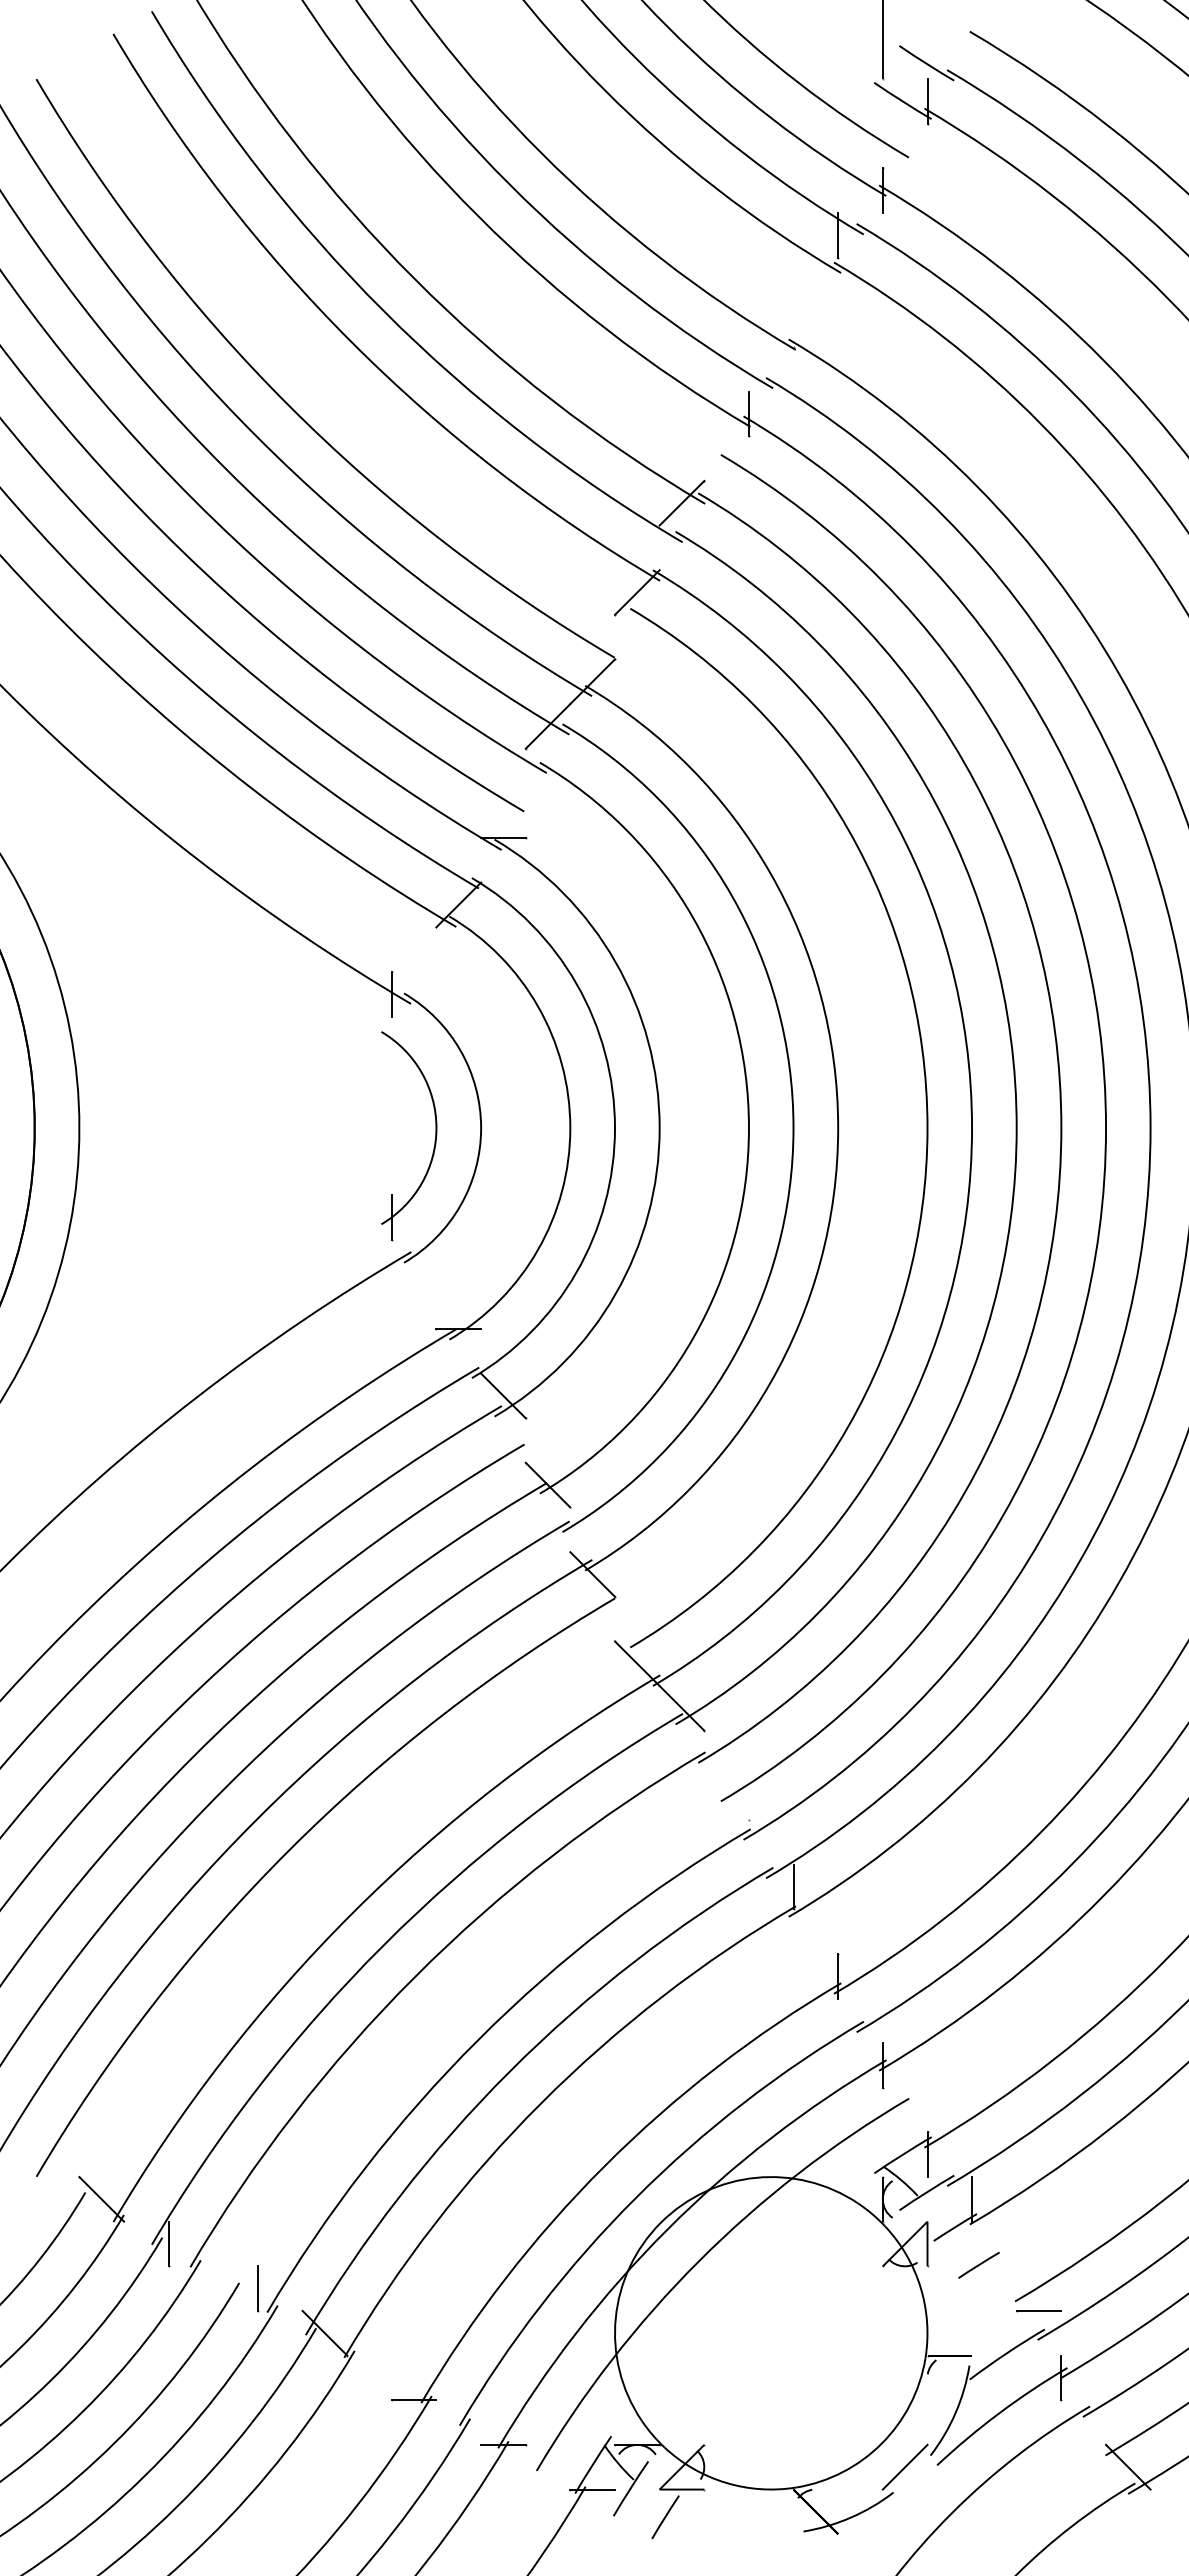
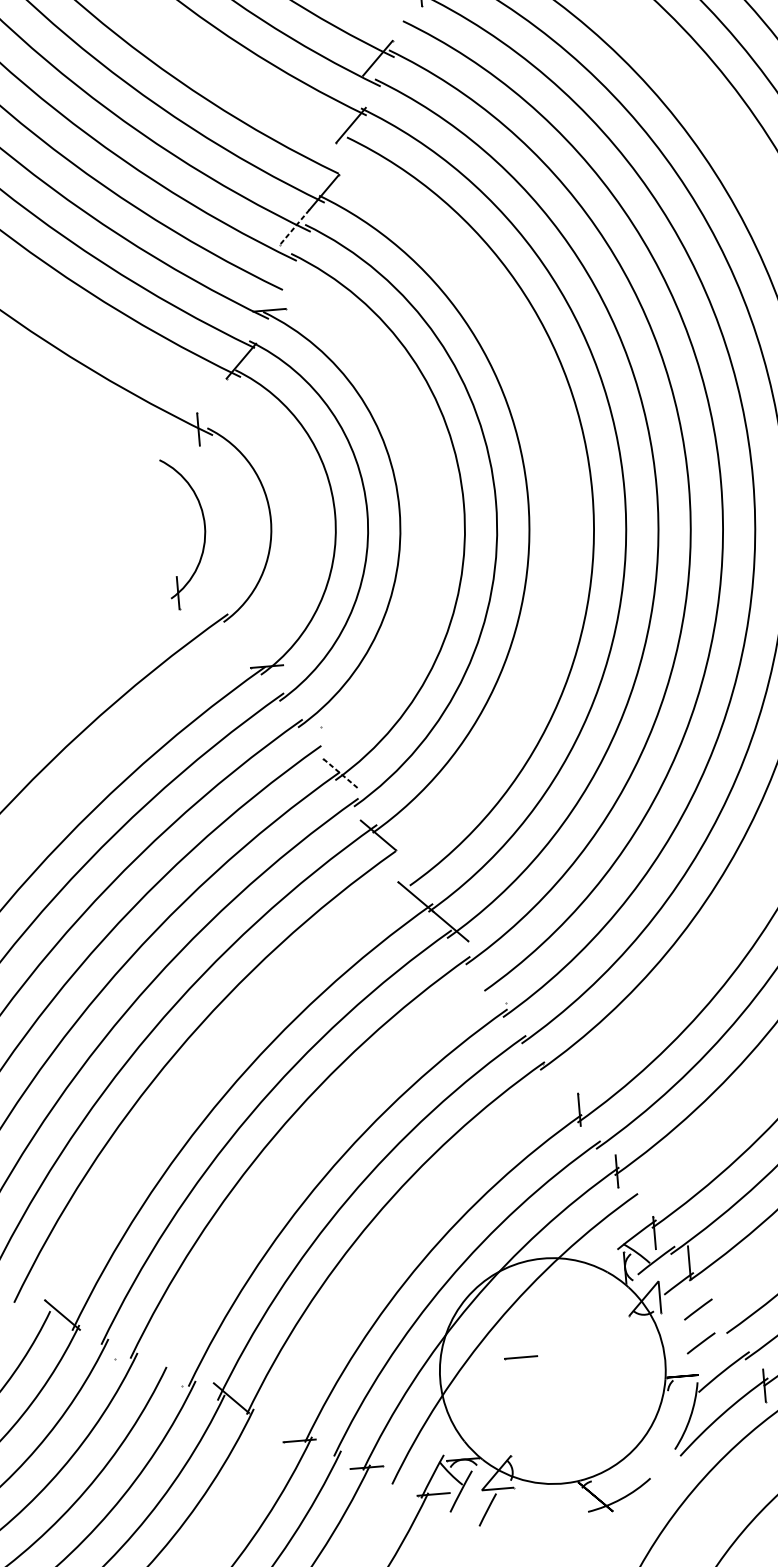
line: (548, 726) -> (295, 227), solid -> dashed
part: (434, 1140) -> (204, 535), moved
line: (503, 1395) -> (303, 711), removed
line: (548, 1485) -> (341, 773), solid -> dashed
line: (793, 1886) -> (541, 1047), removed
line: (168, 2243) -> (113, 1342), removed
line: (257, 2288) -> (180, 1369), removed
line: (1038, 2311) -> (520, 1357), moved
line: (978, 2312) -> (700, 1343), added
line: (904, 2466) -> (656, 1458), removed

